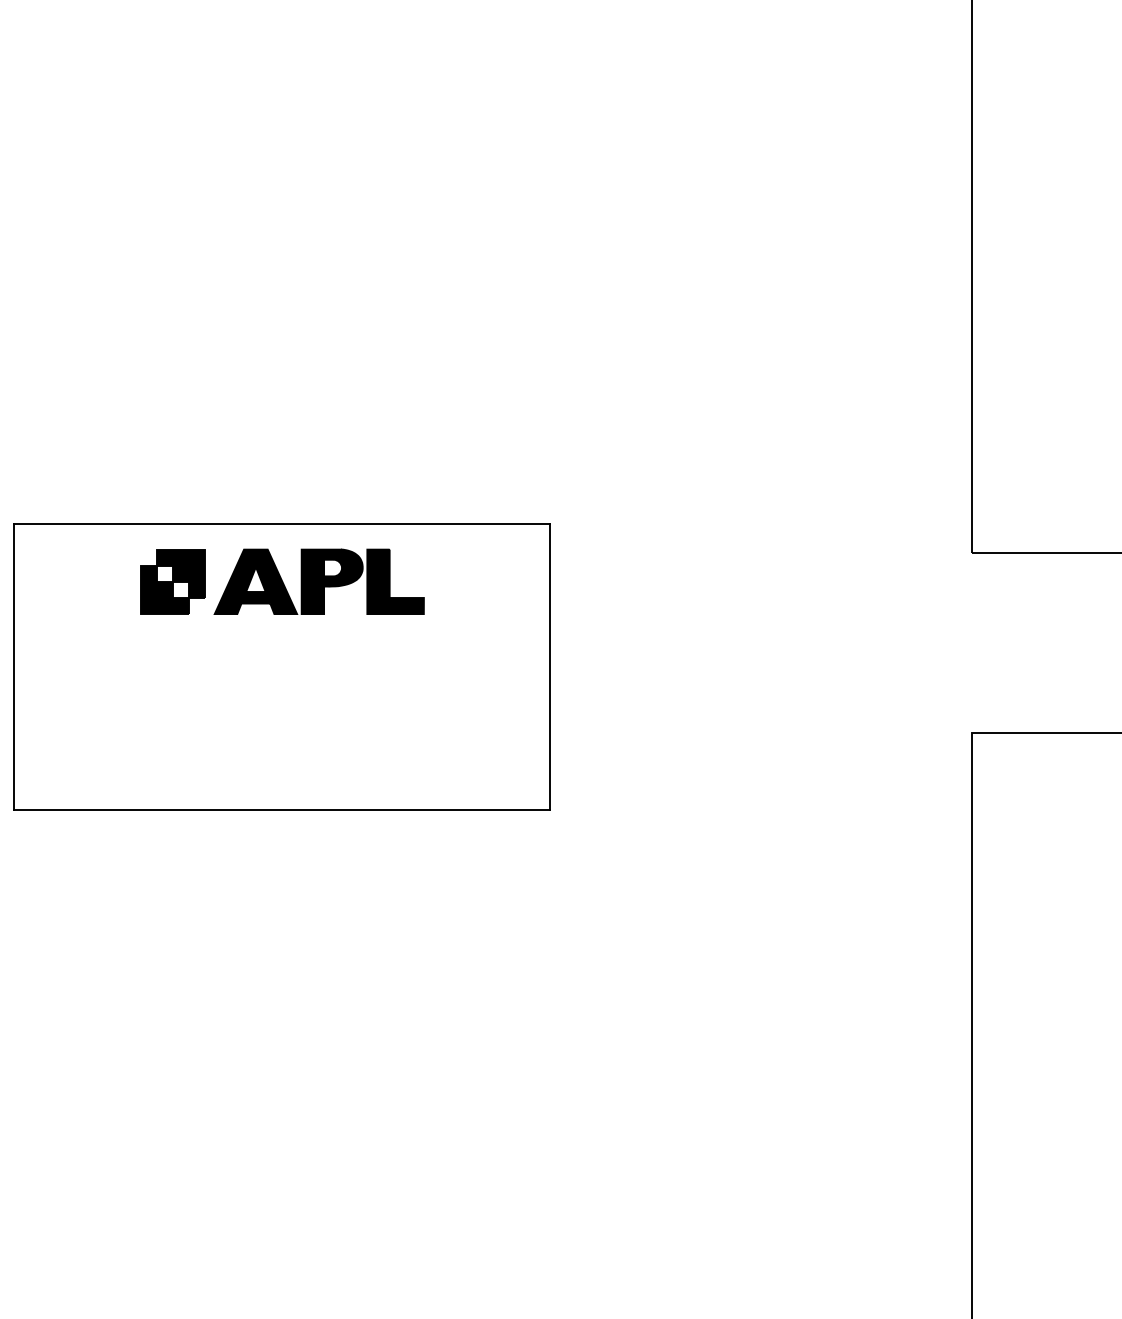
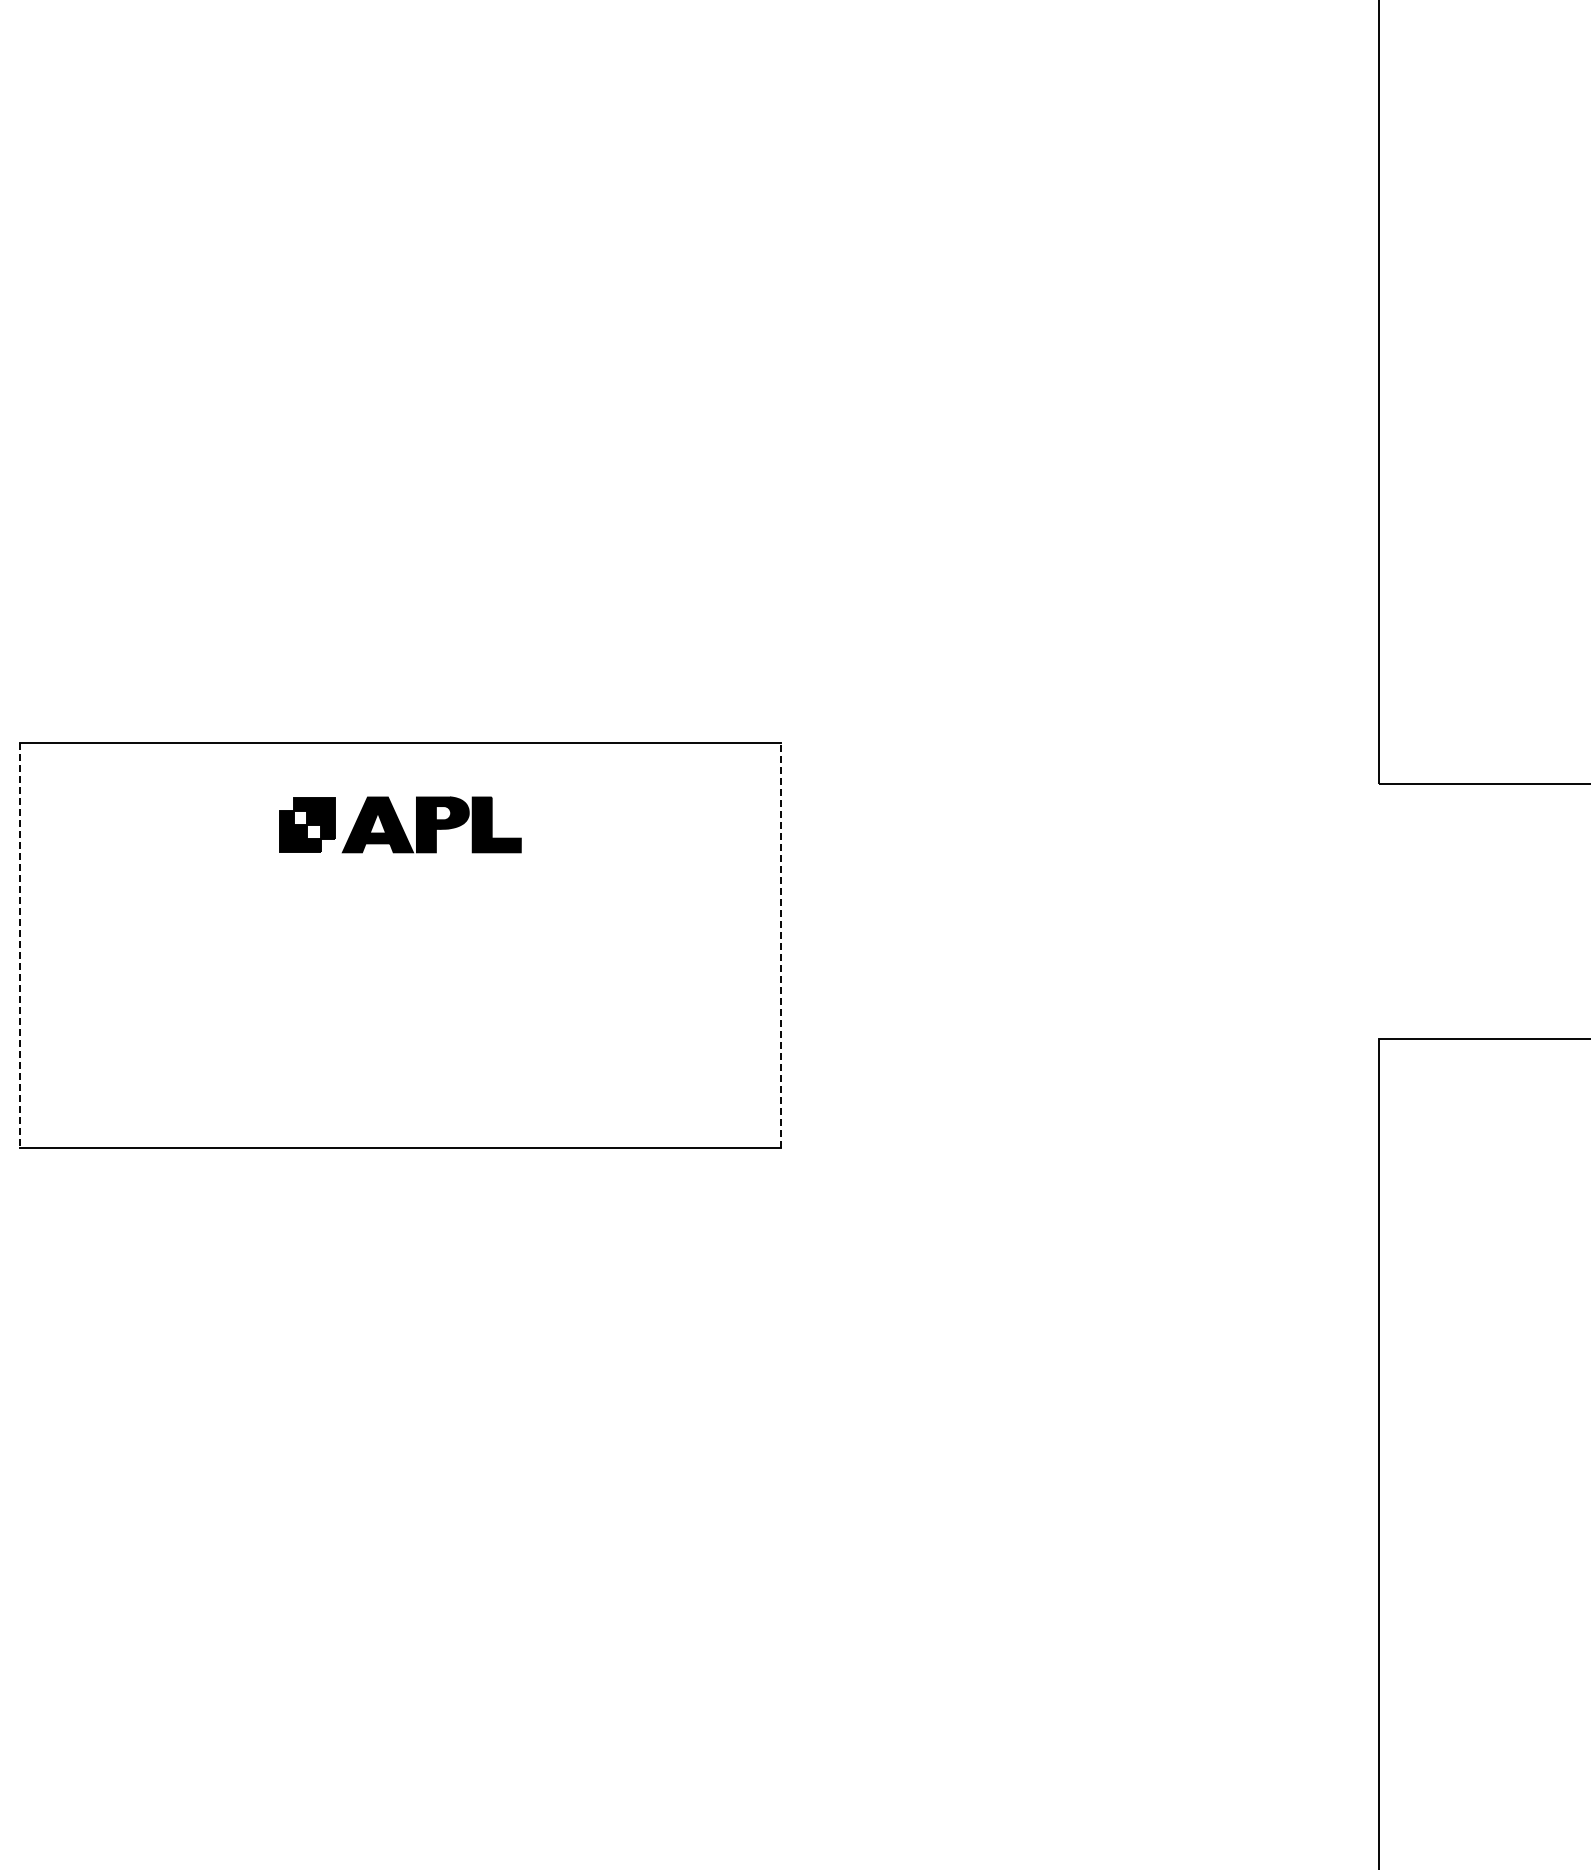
part: (282, 581) -> (400, 824), size x0.6
line: (13, 666) -> (19, 945), solid -> dashed
line: (550, 666) -> (780, 945), solid -> dashed

